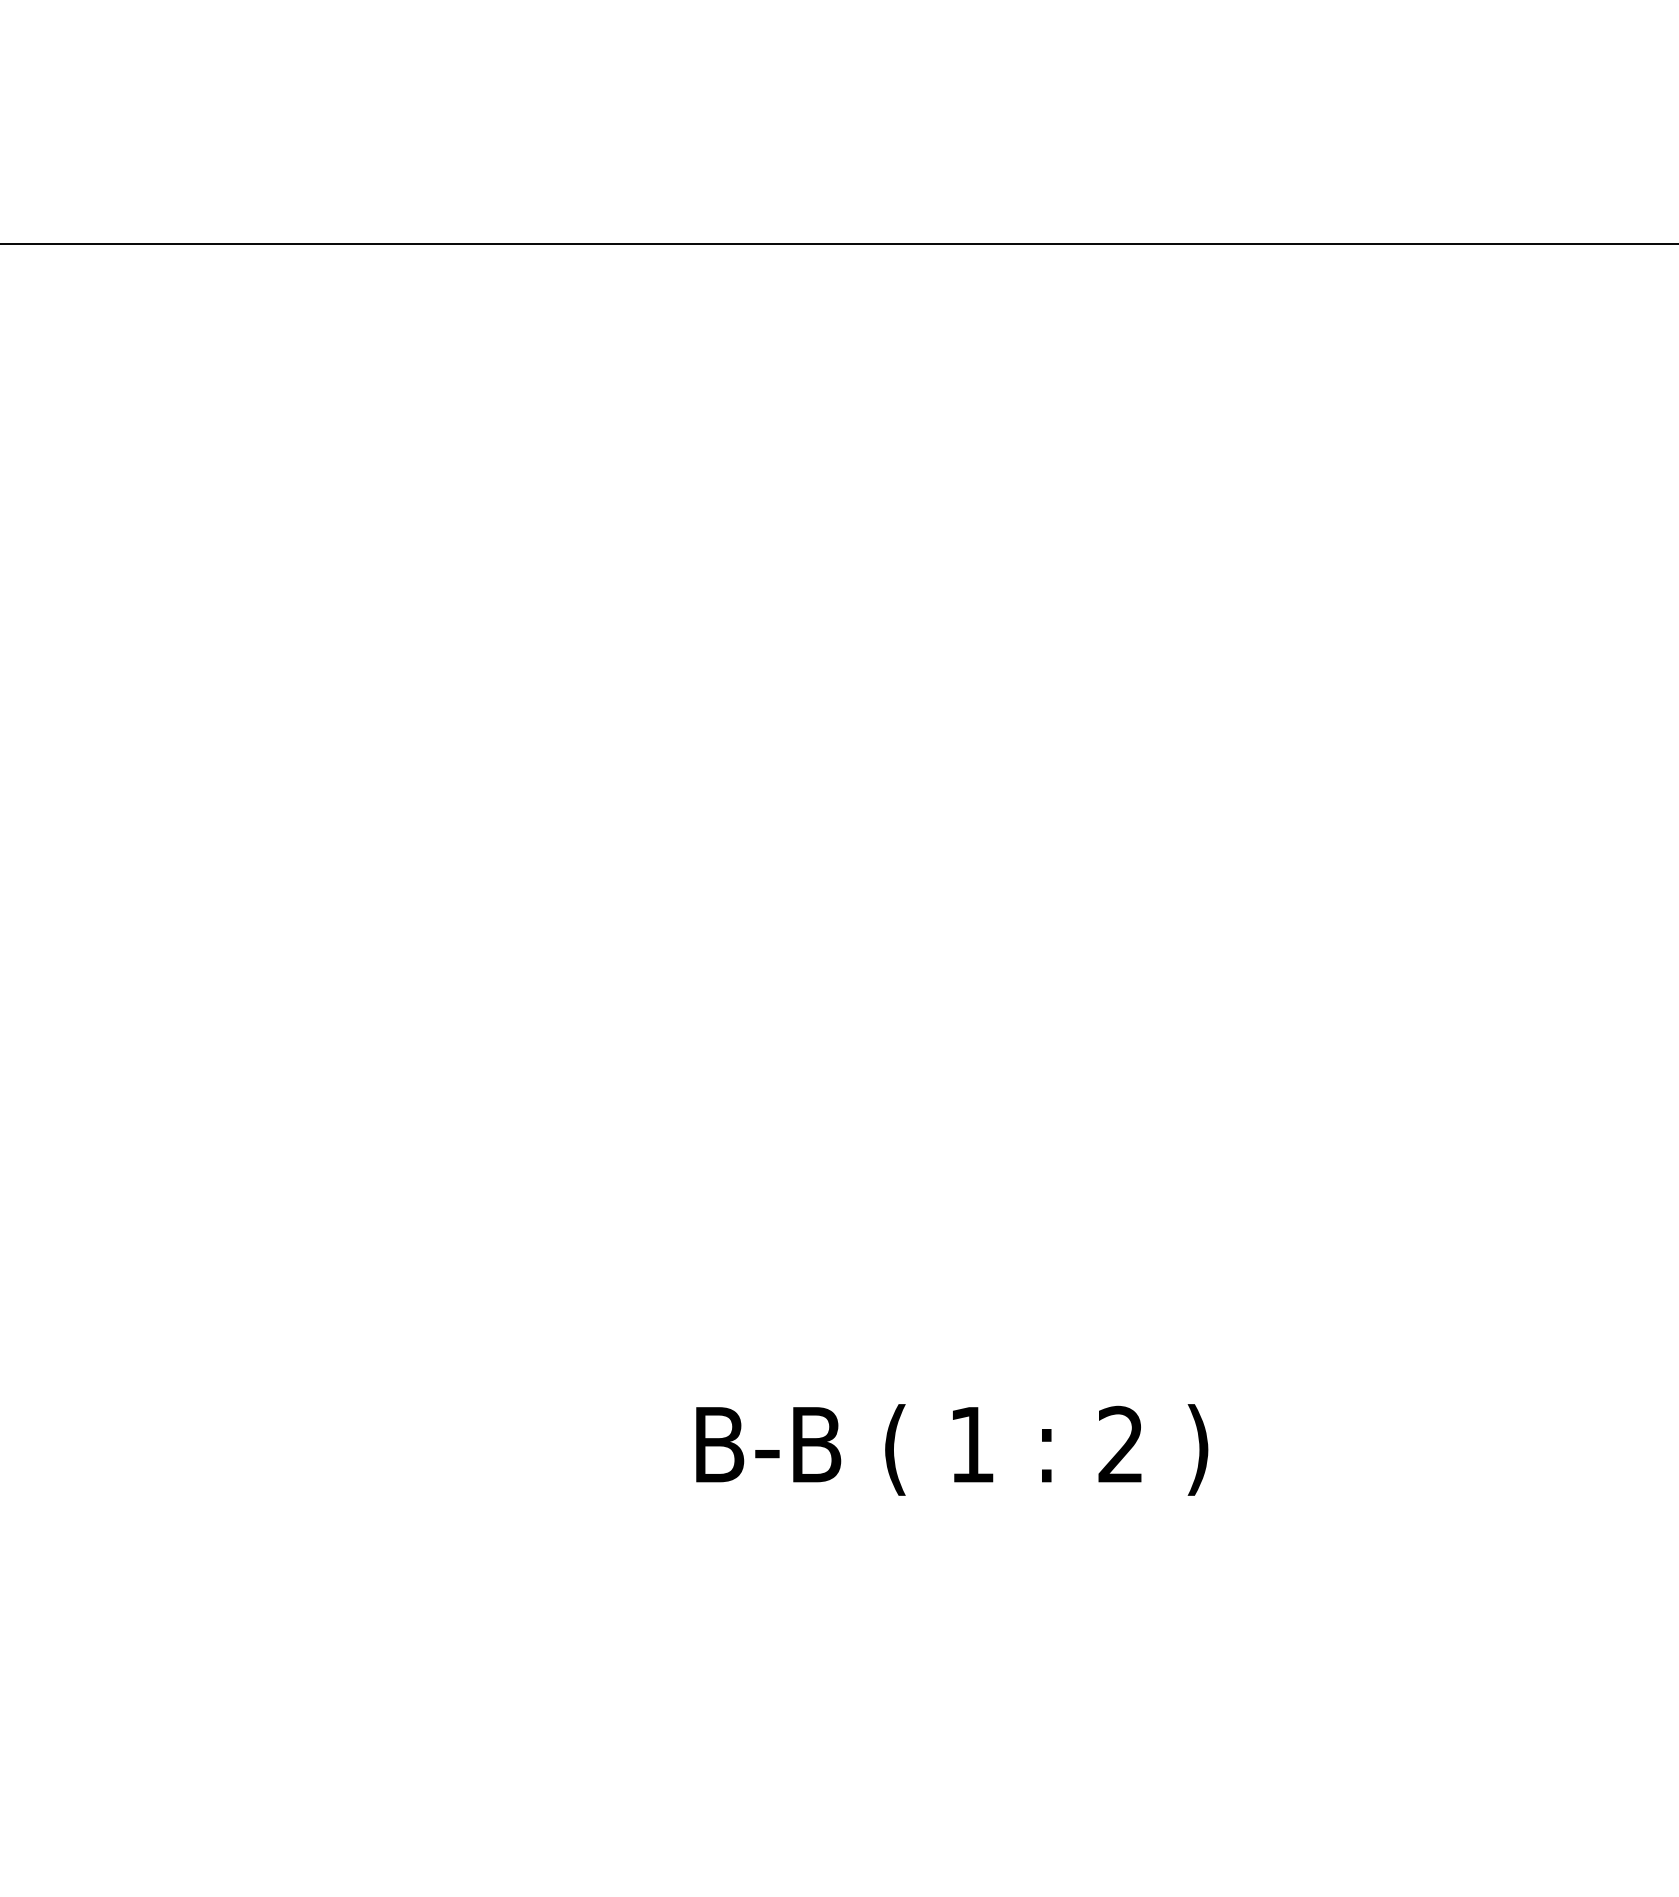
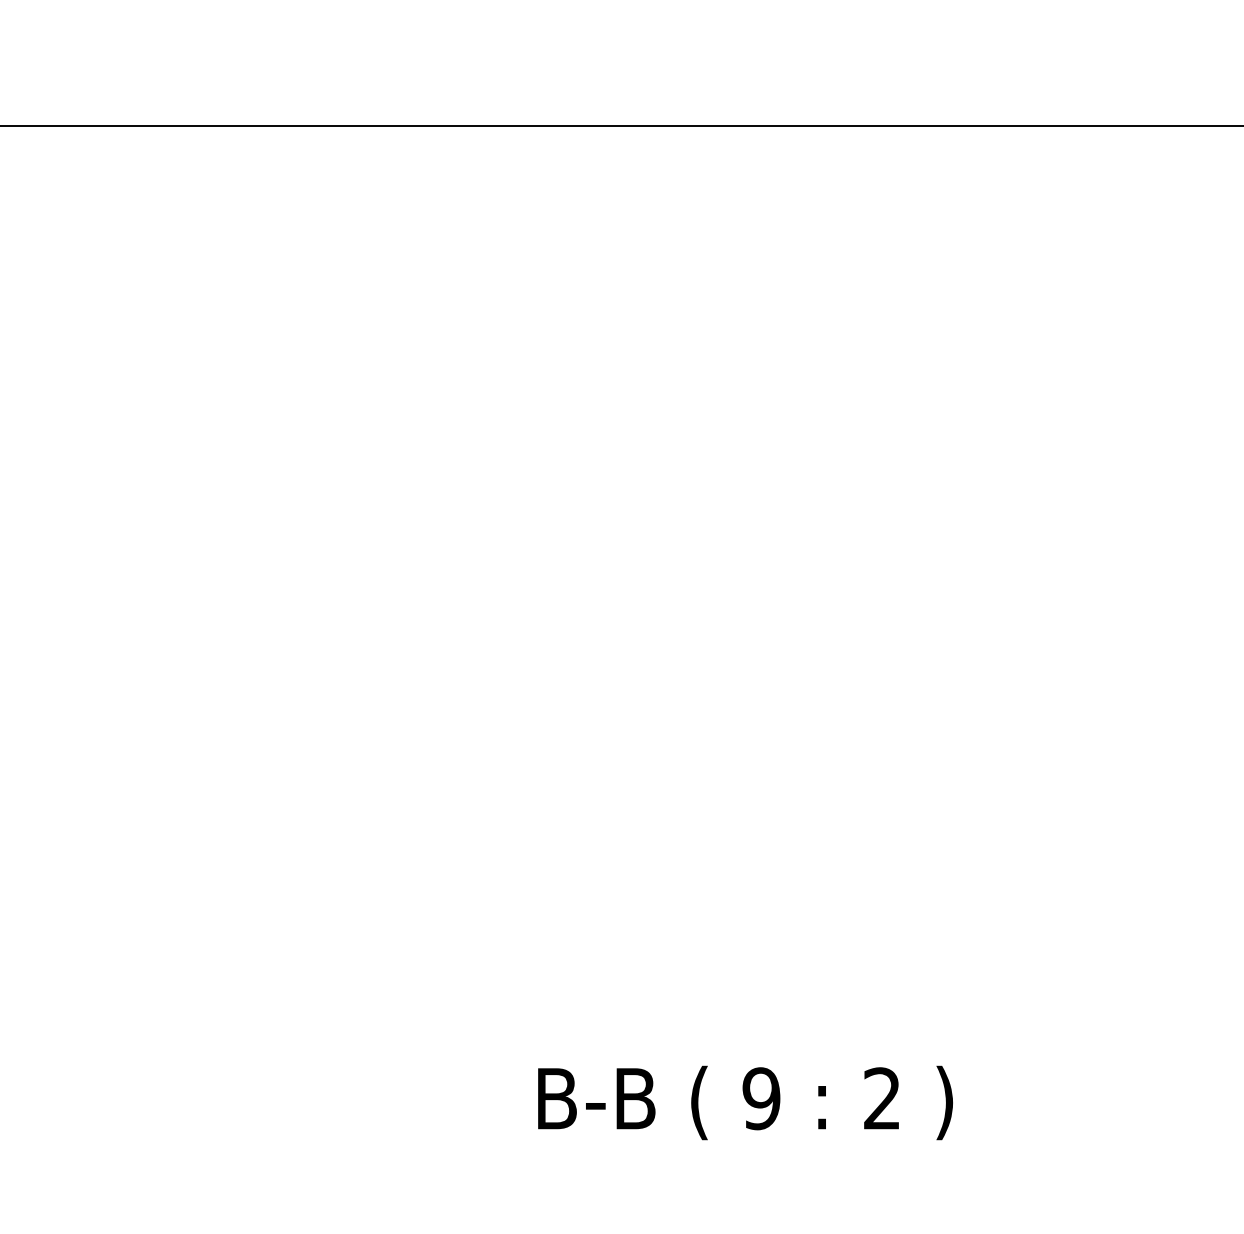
text: (971, 1444) -> (761, 1098), 1 -> 9

